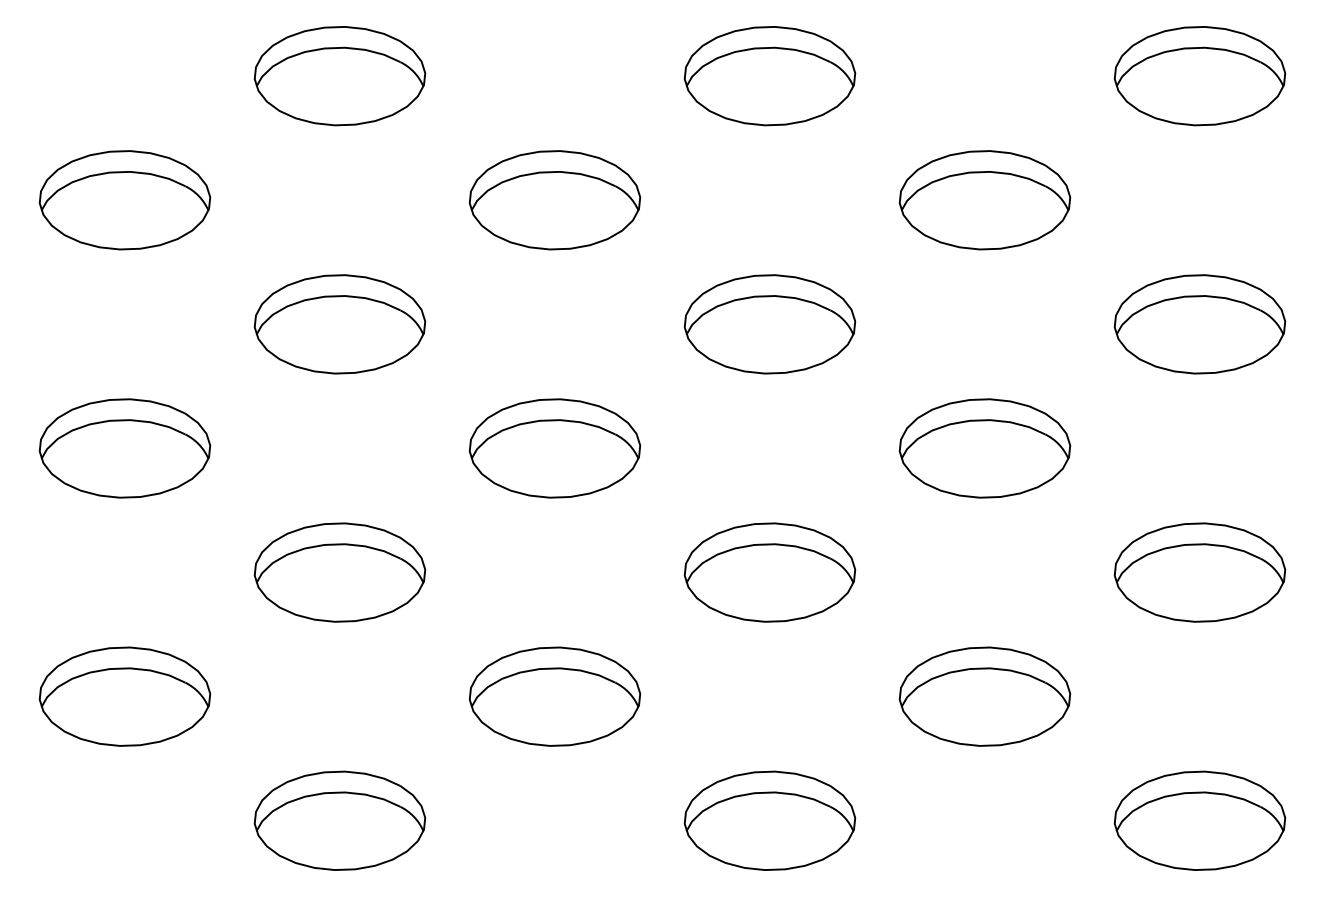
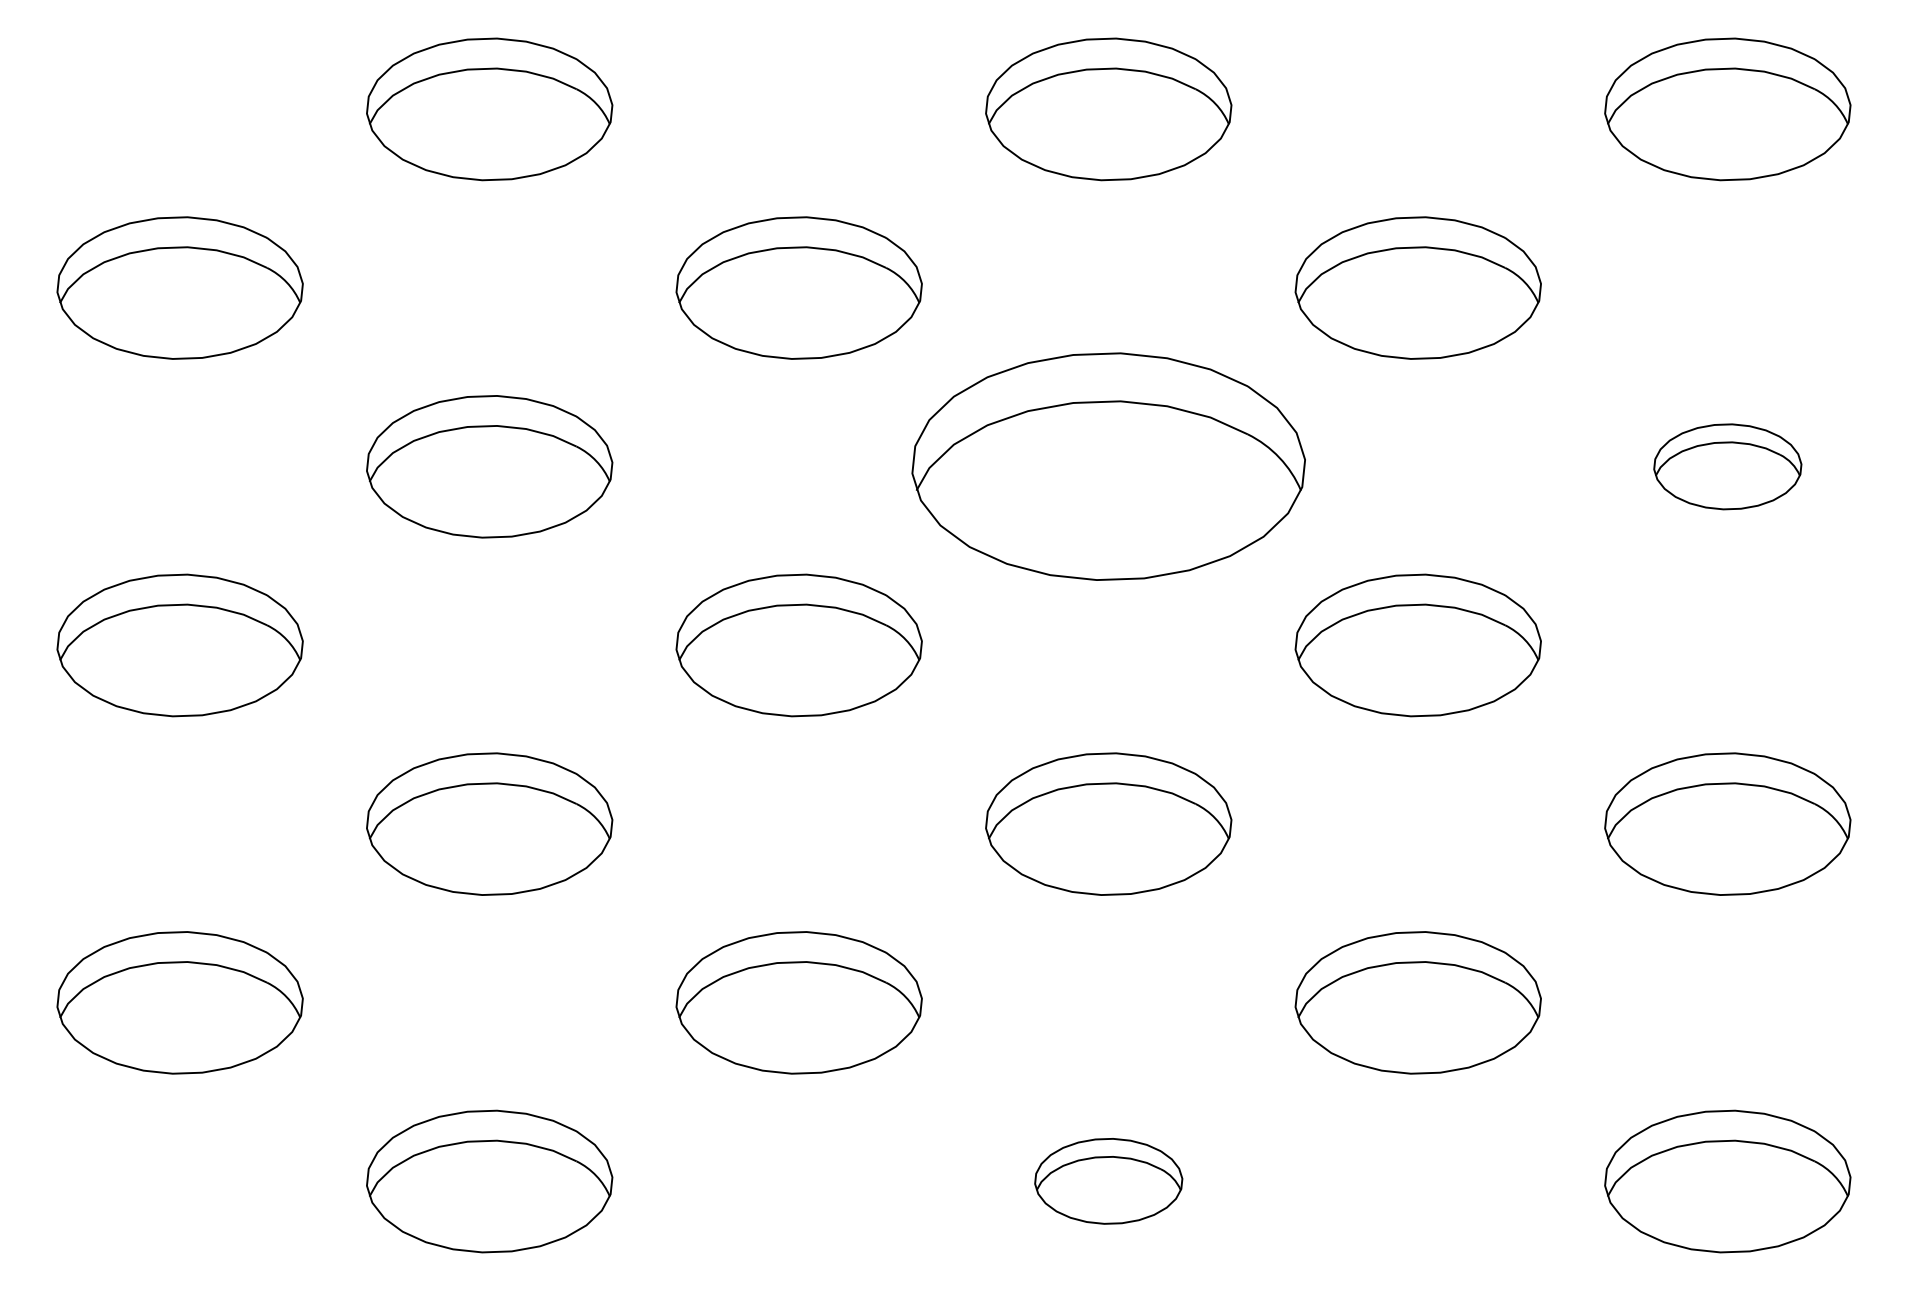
part: (769, 324) -> (1108, 466), size x1.6
part: (1199, 324) -> (1727, 466), size x0.6
part: (769, 820) -> (1108, 1181), size x0.6

